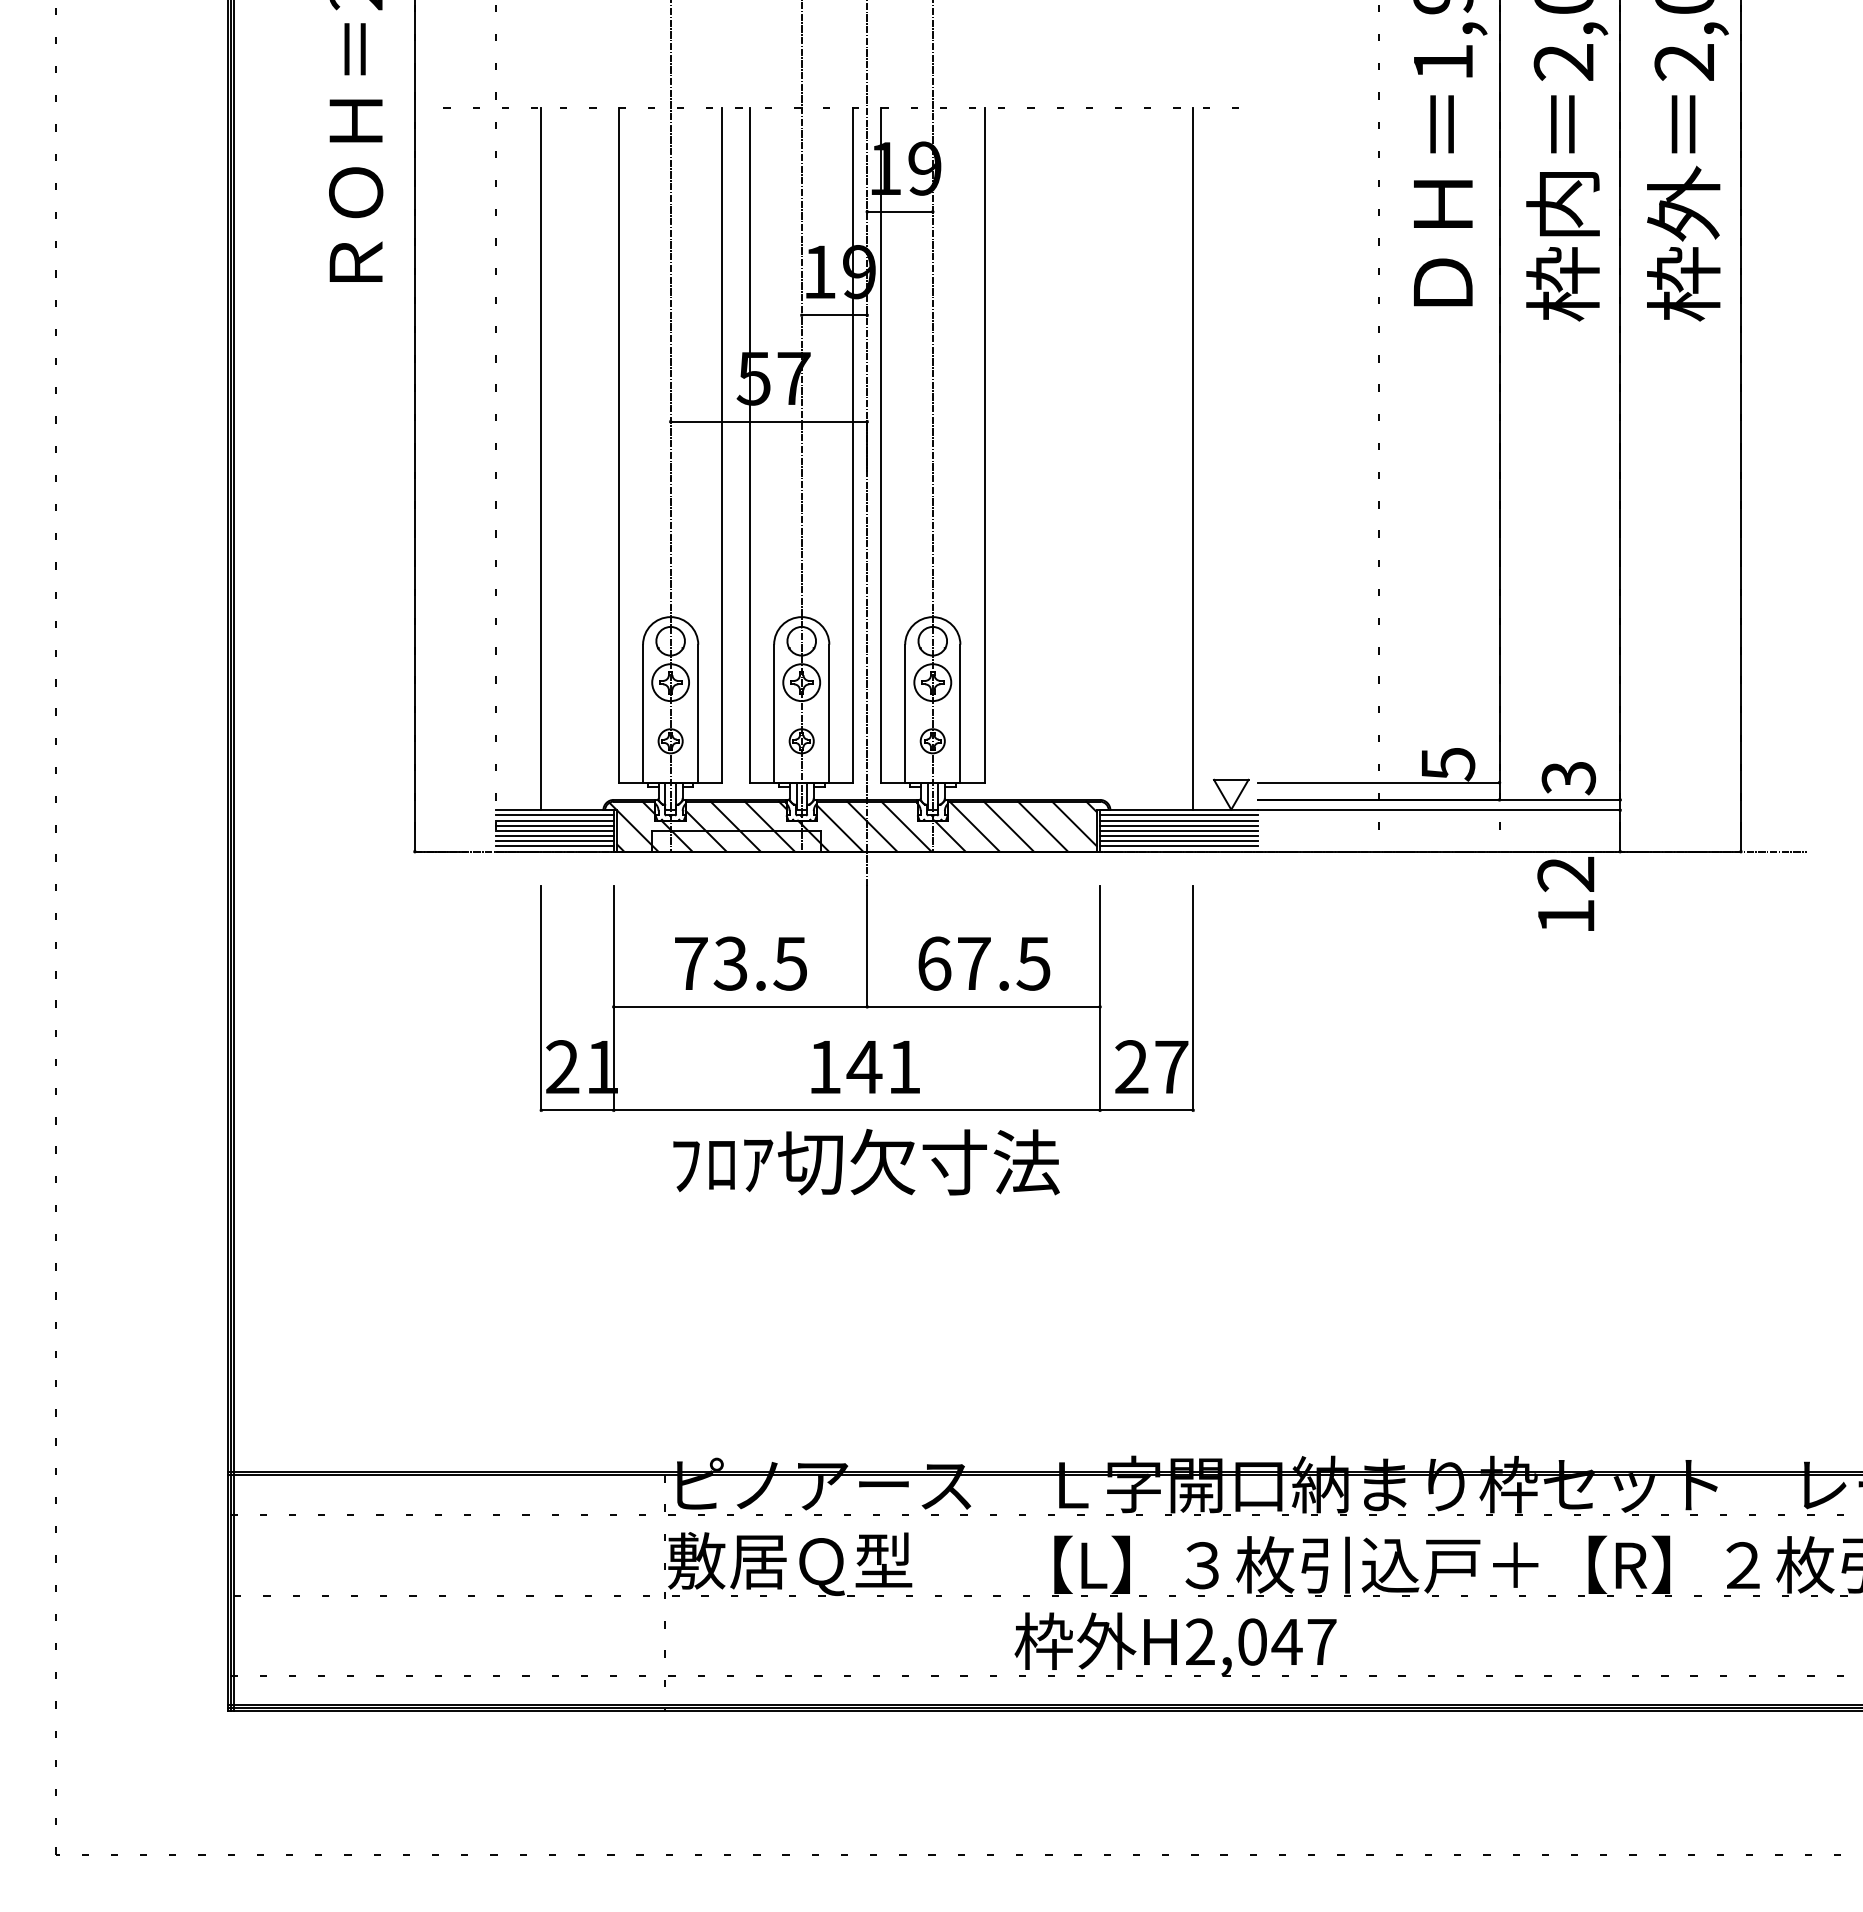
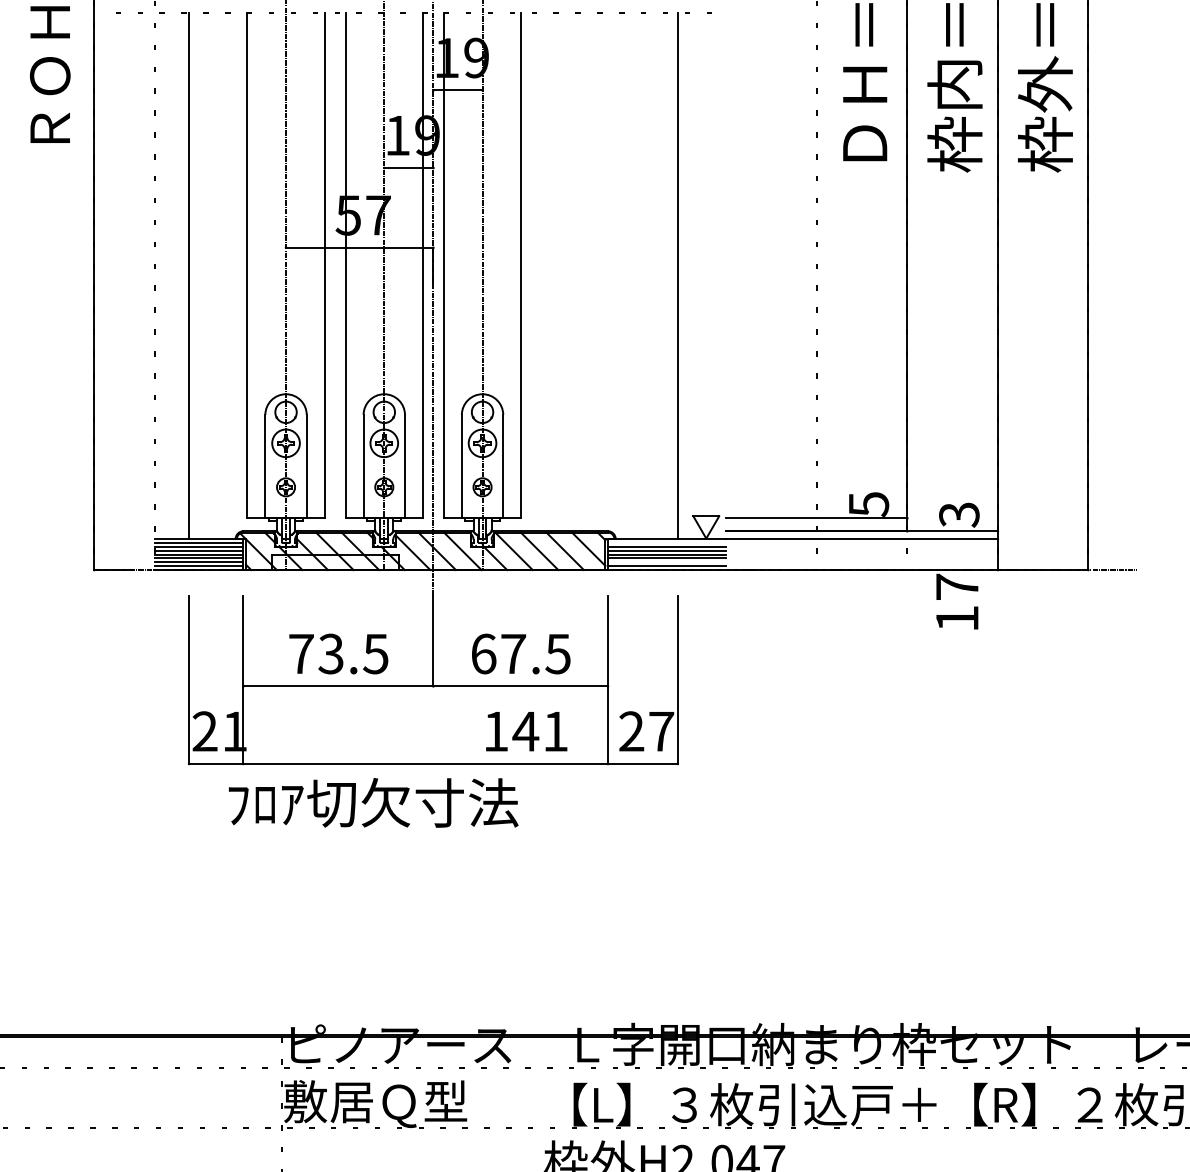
line: (1179, 815) -> (667, 542), removed
line: (1179, 841) -> (667, 562), removed
text: (1565, 874) -> (956, 587), 12 -> 17
text: (865, 1067) -> (526, 731), moved
text: (866, 1162) -> (373, 803), moved

